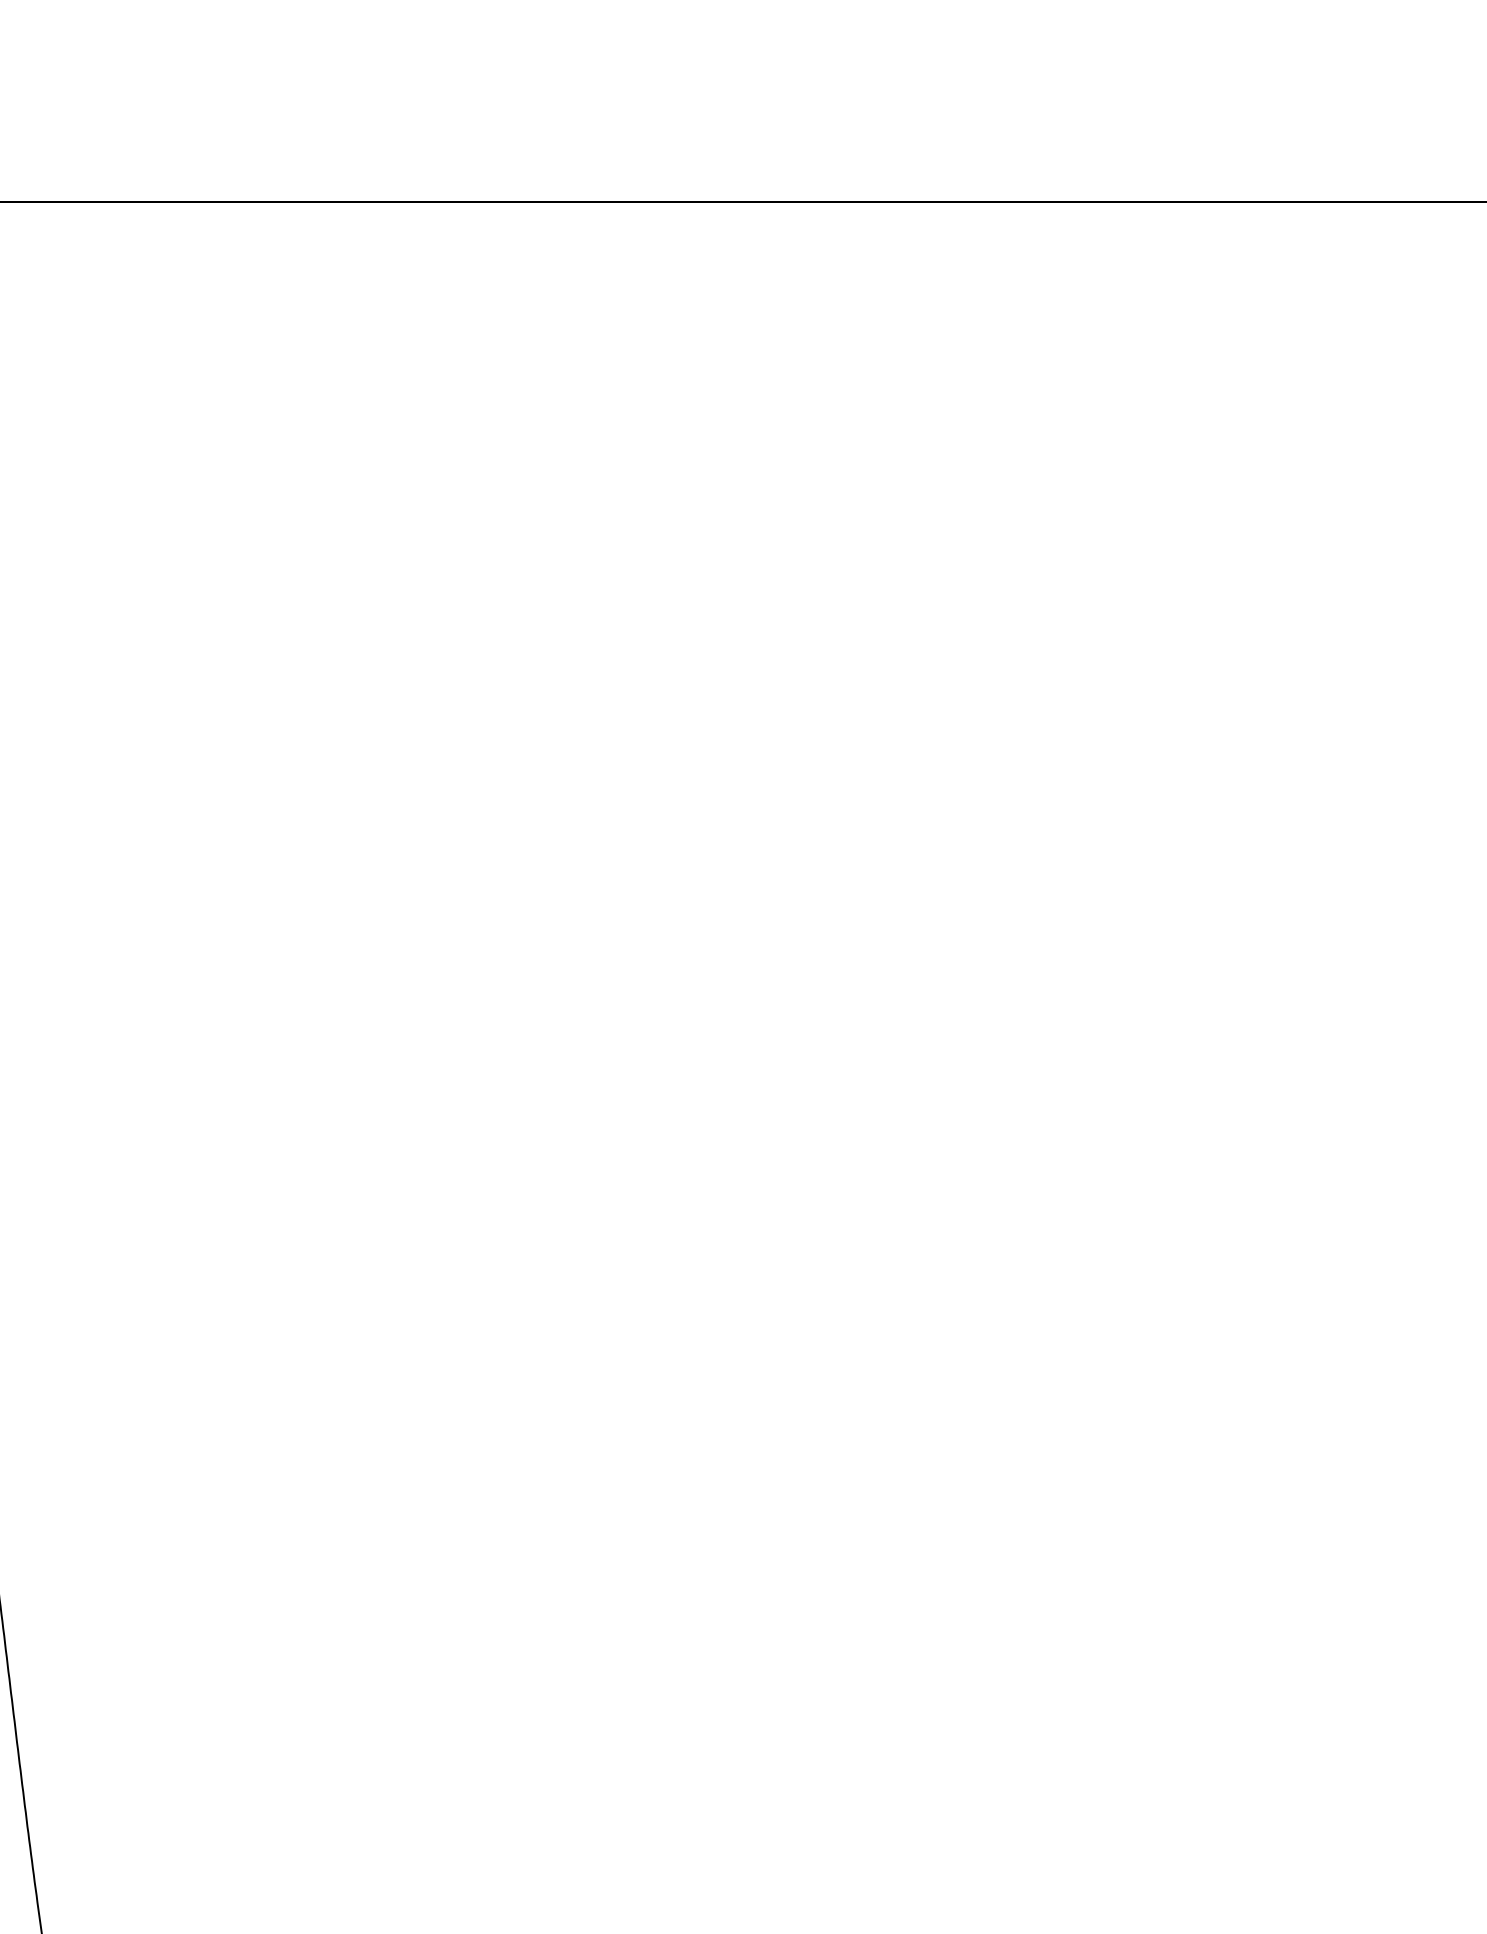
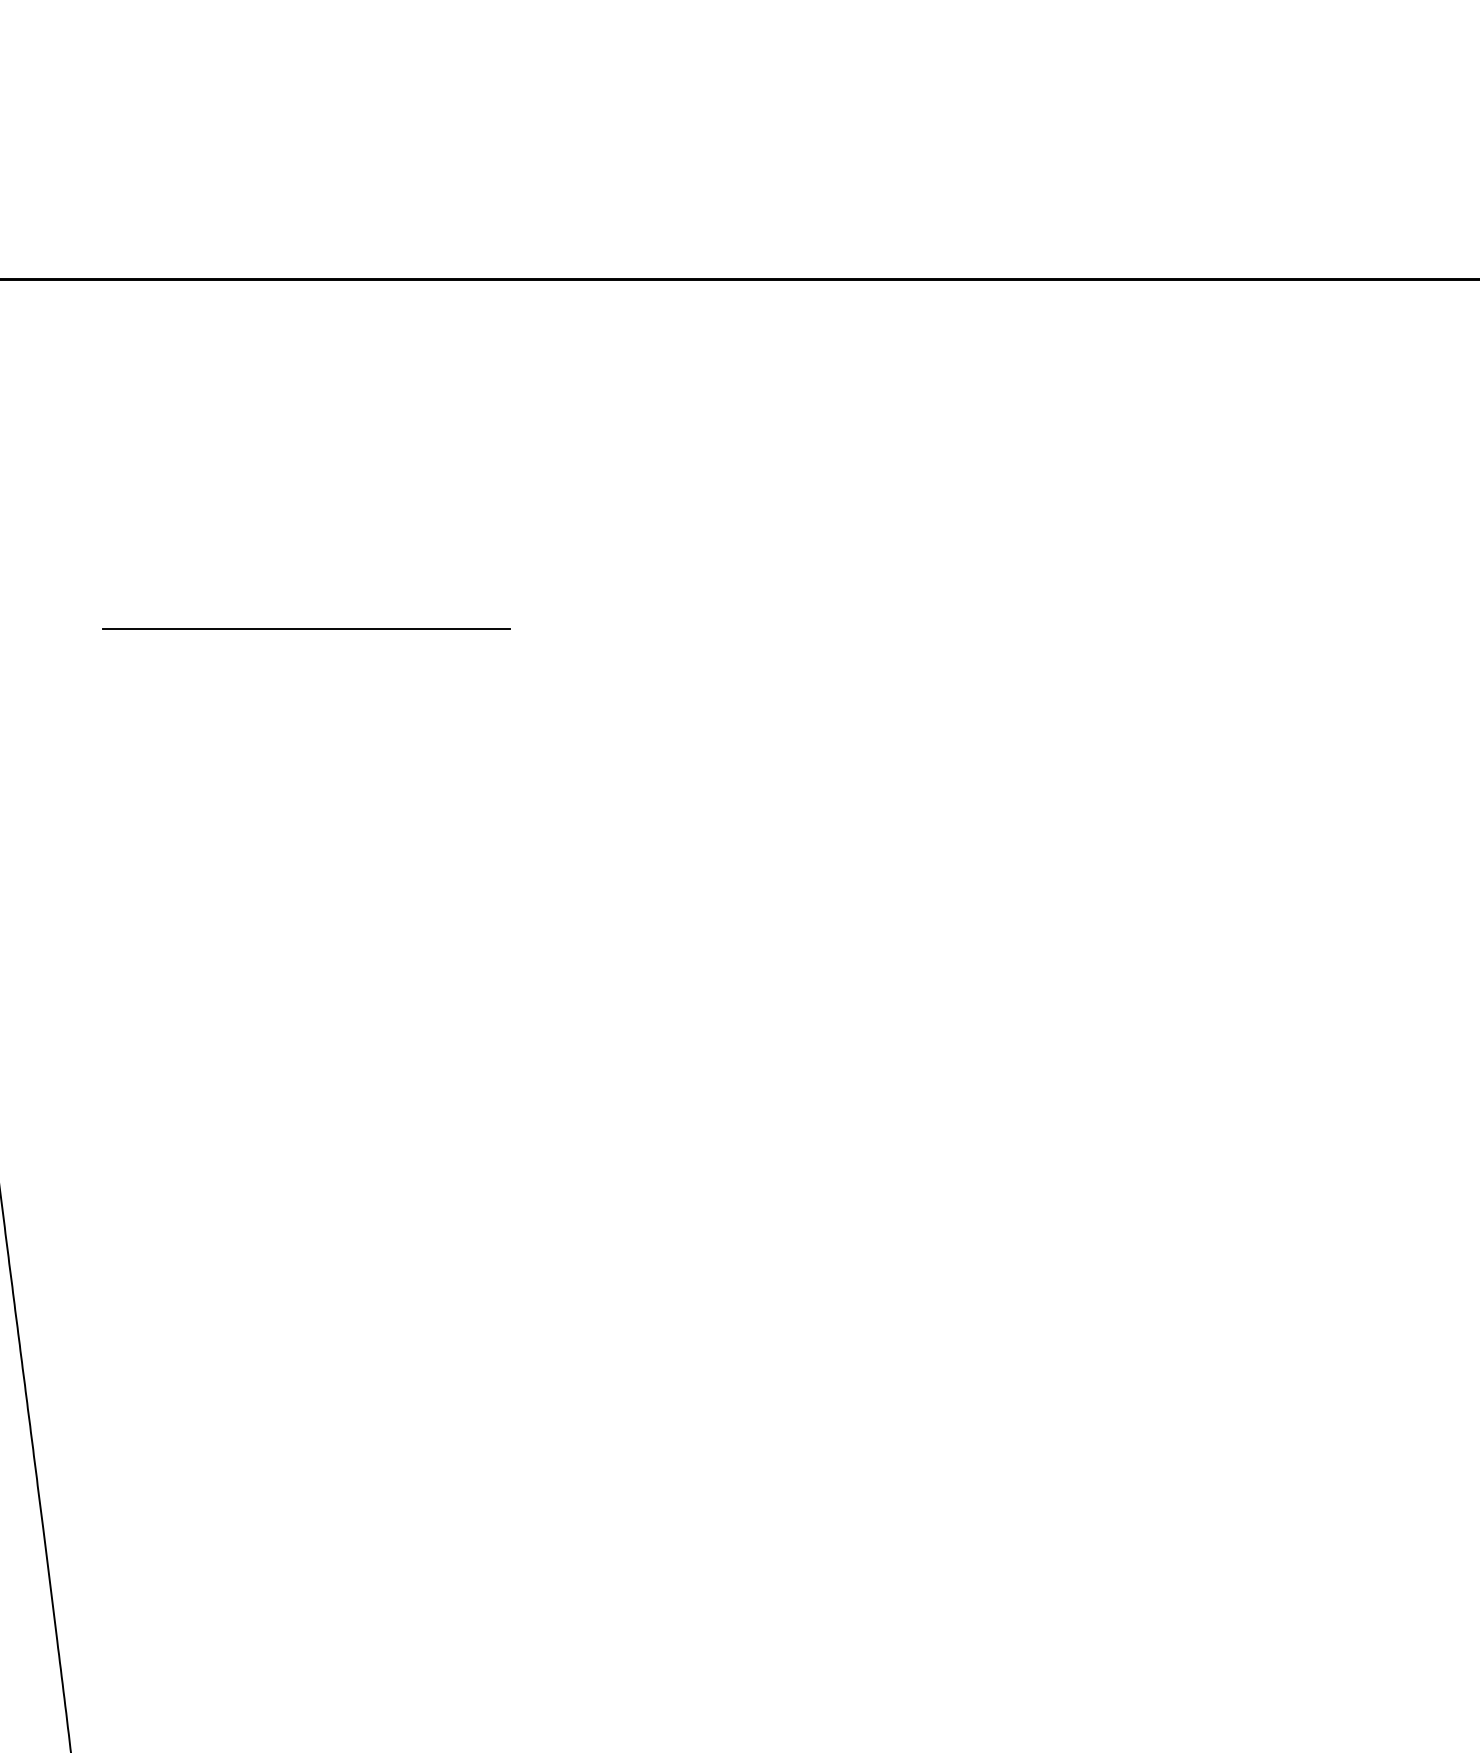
line: (244, 551) -> (306, 629), added

